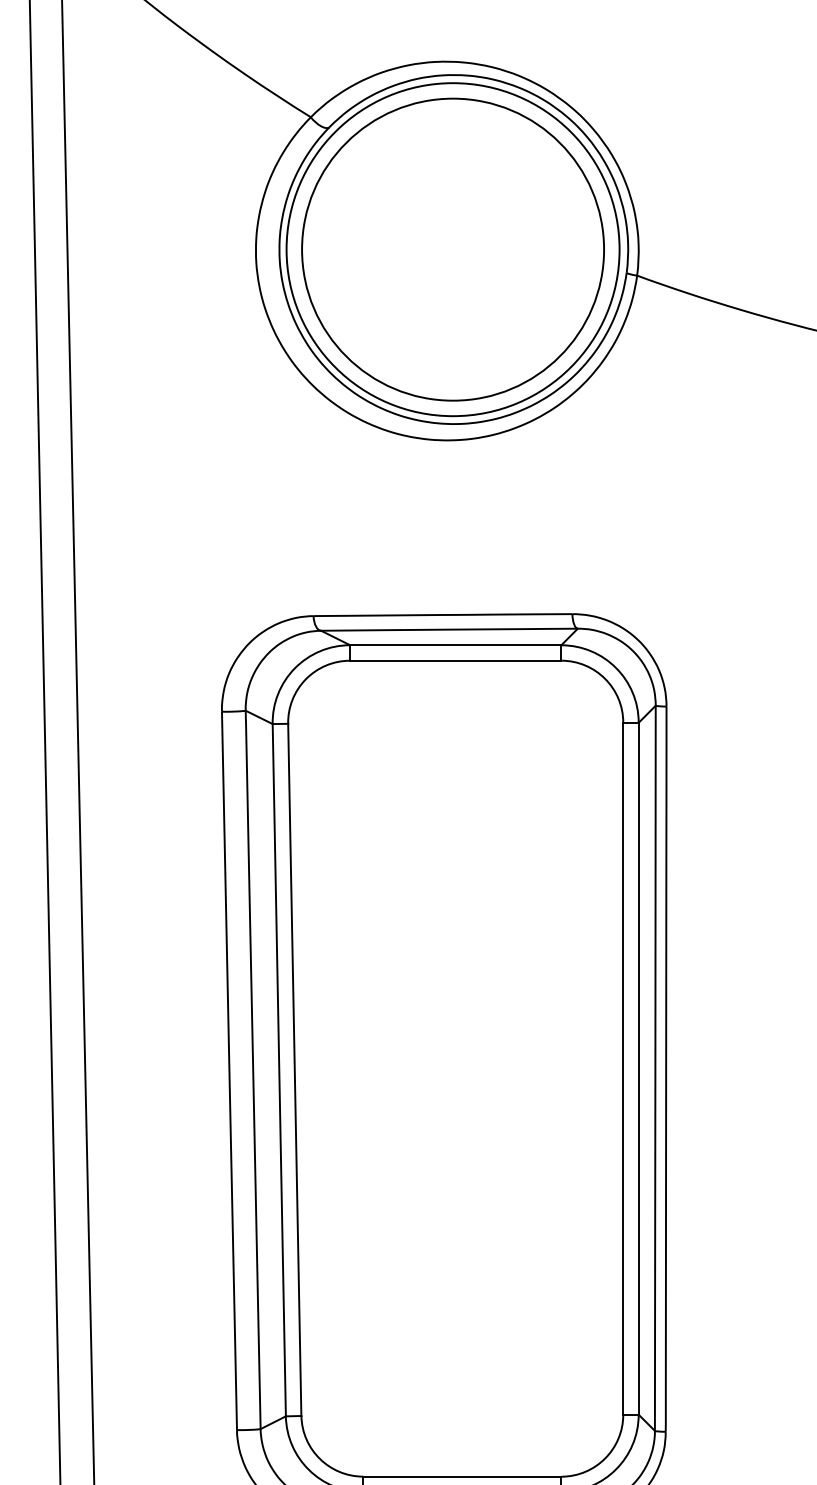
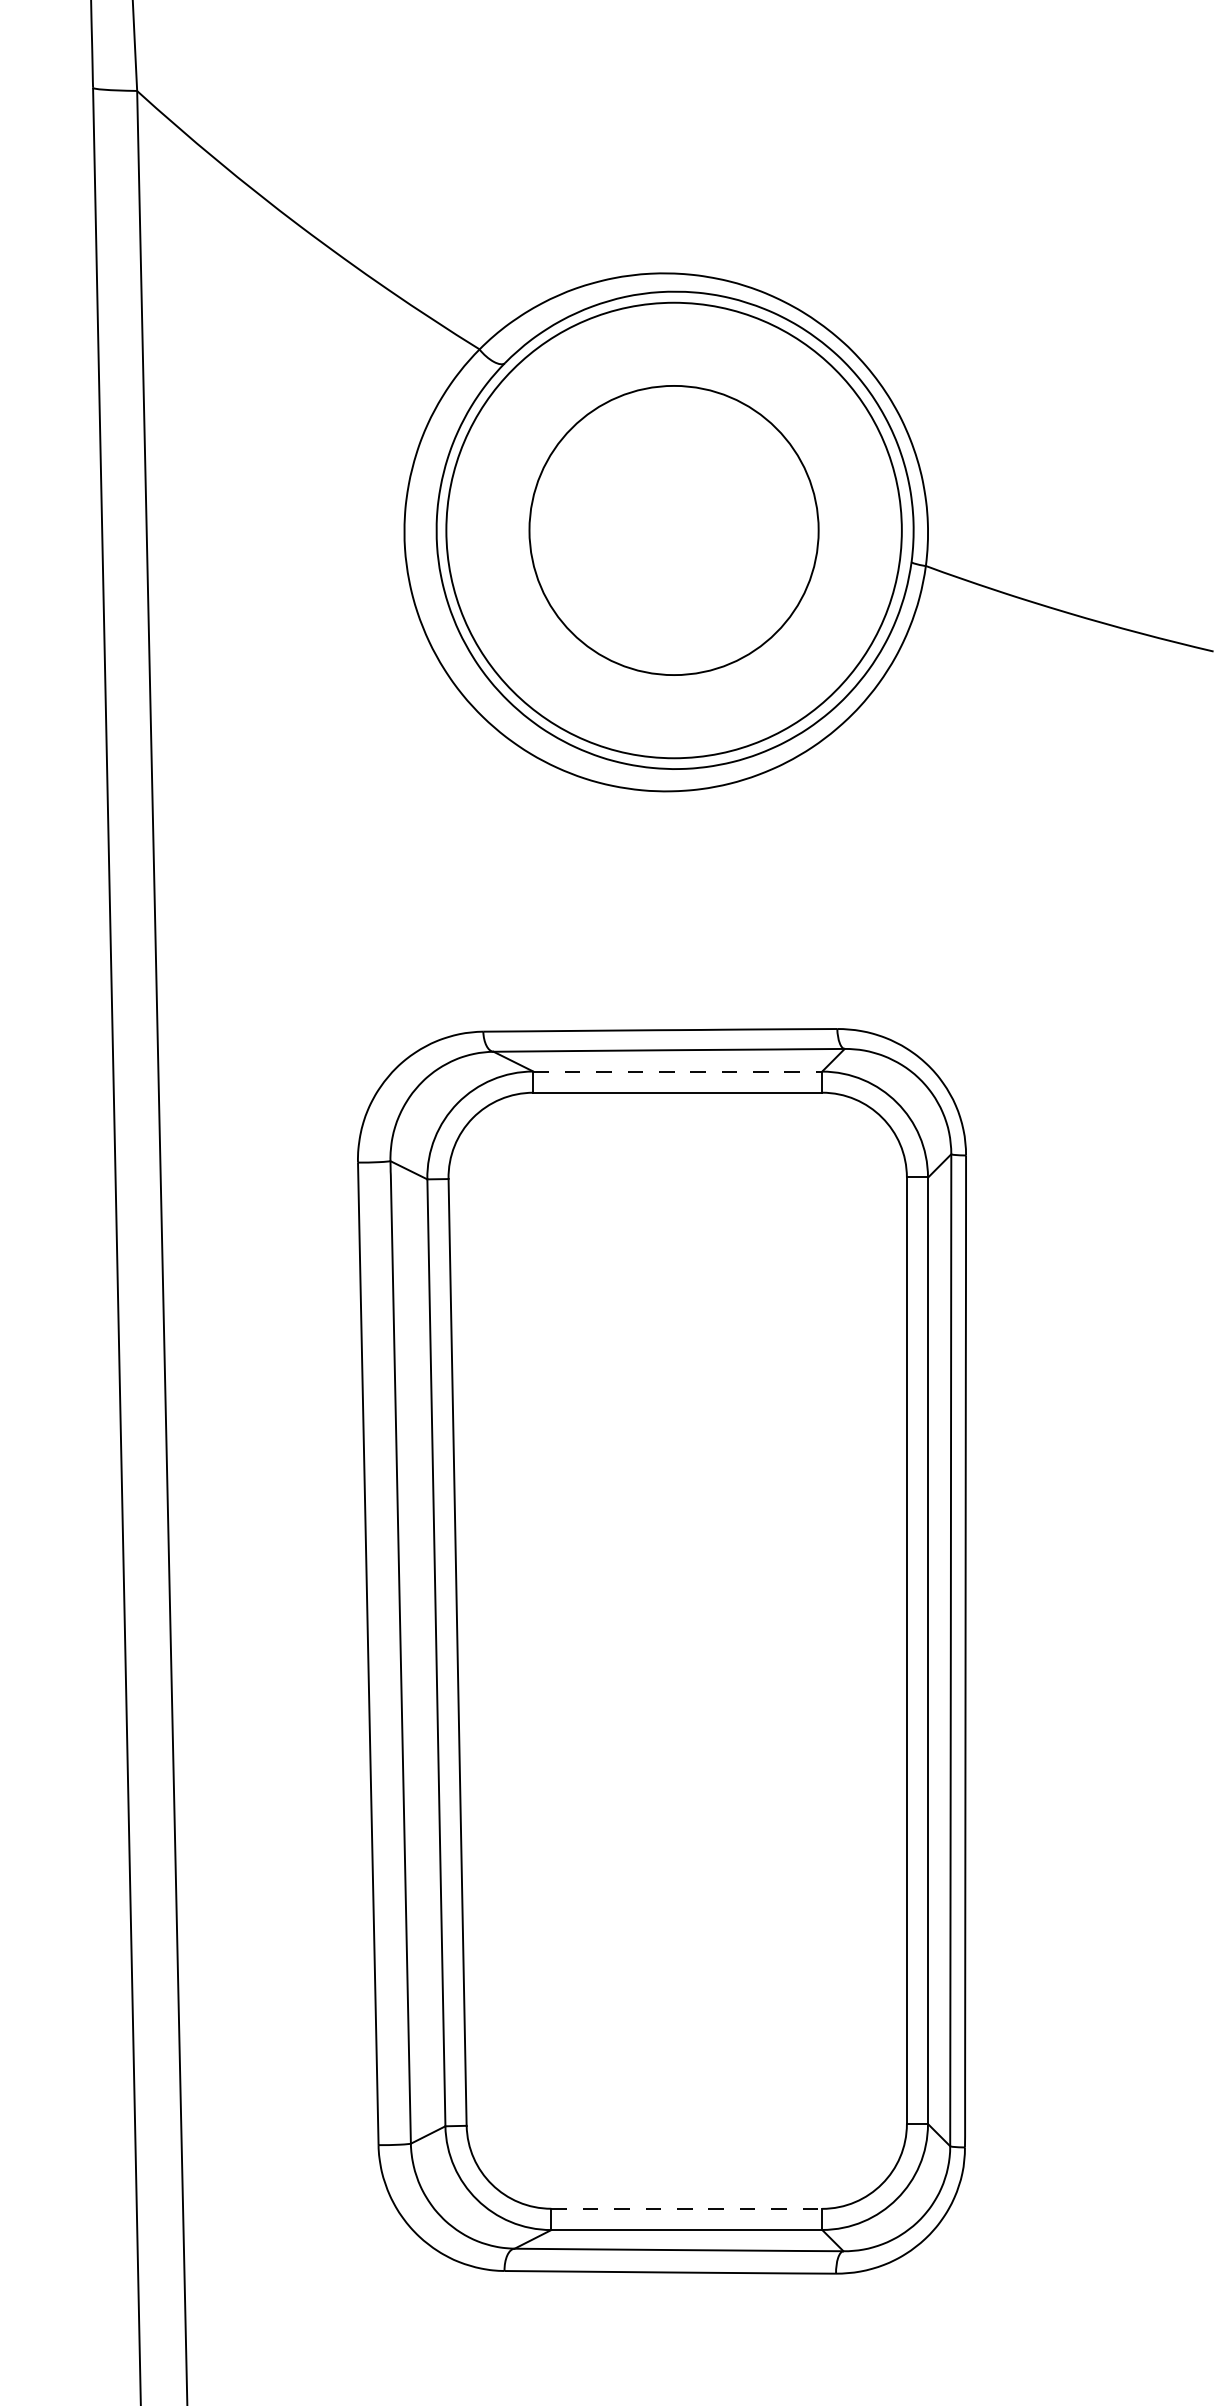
circle: (452, 249) -> (673, 530), size x0.7
line: (456, 645) -> (678, 1071), solid -> dashed
line: (462, 1476) -> (687, 2208), solid -> dashed

